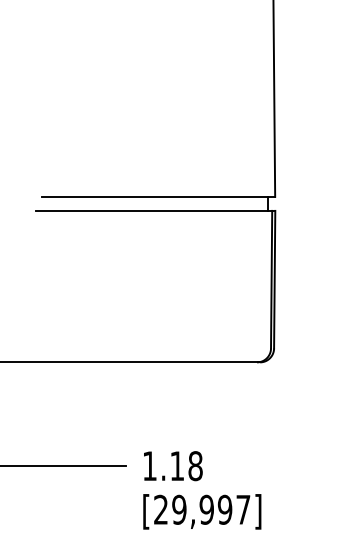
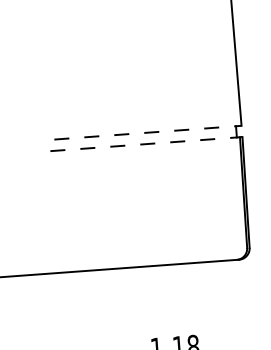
line: (159, 196) -> (148, 132), solid -> dashed
line: (155, 210) -> (146, 143), solid -> dashed

